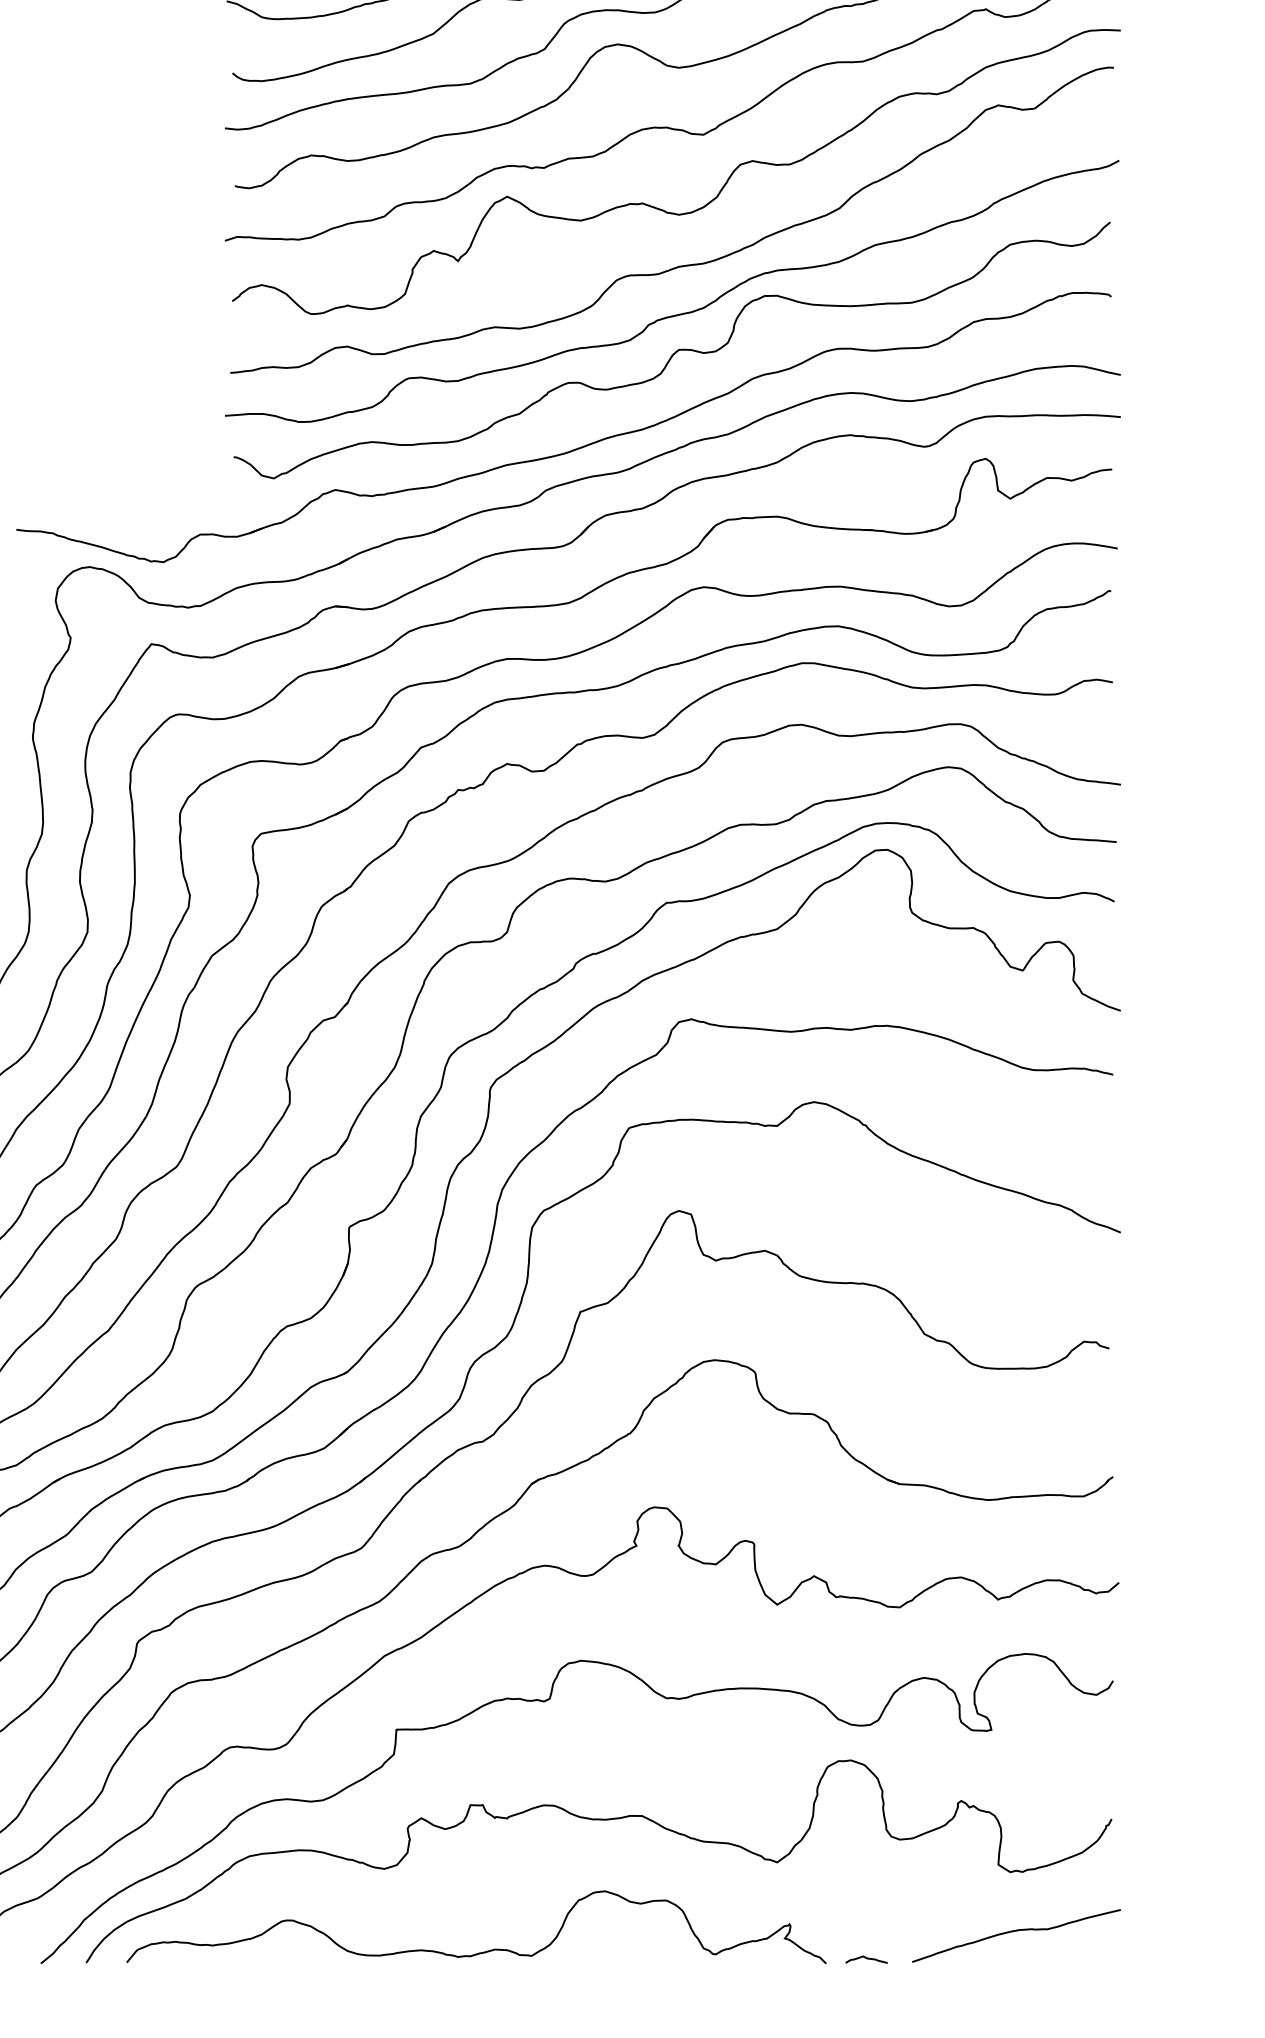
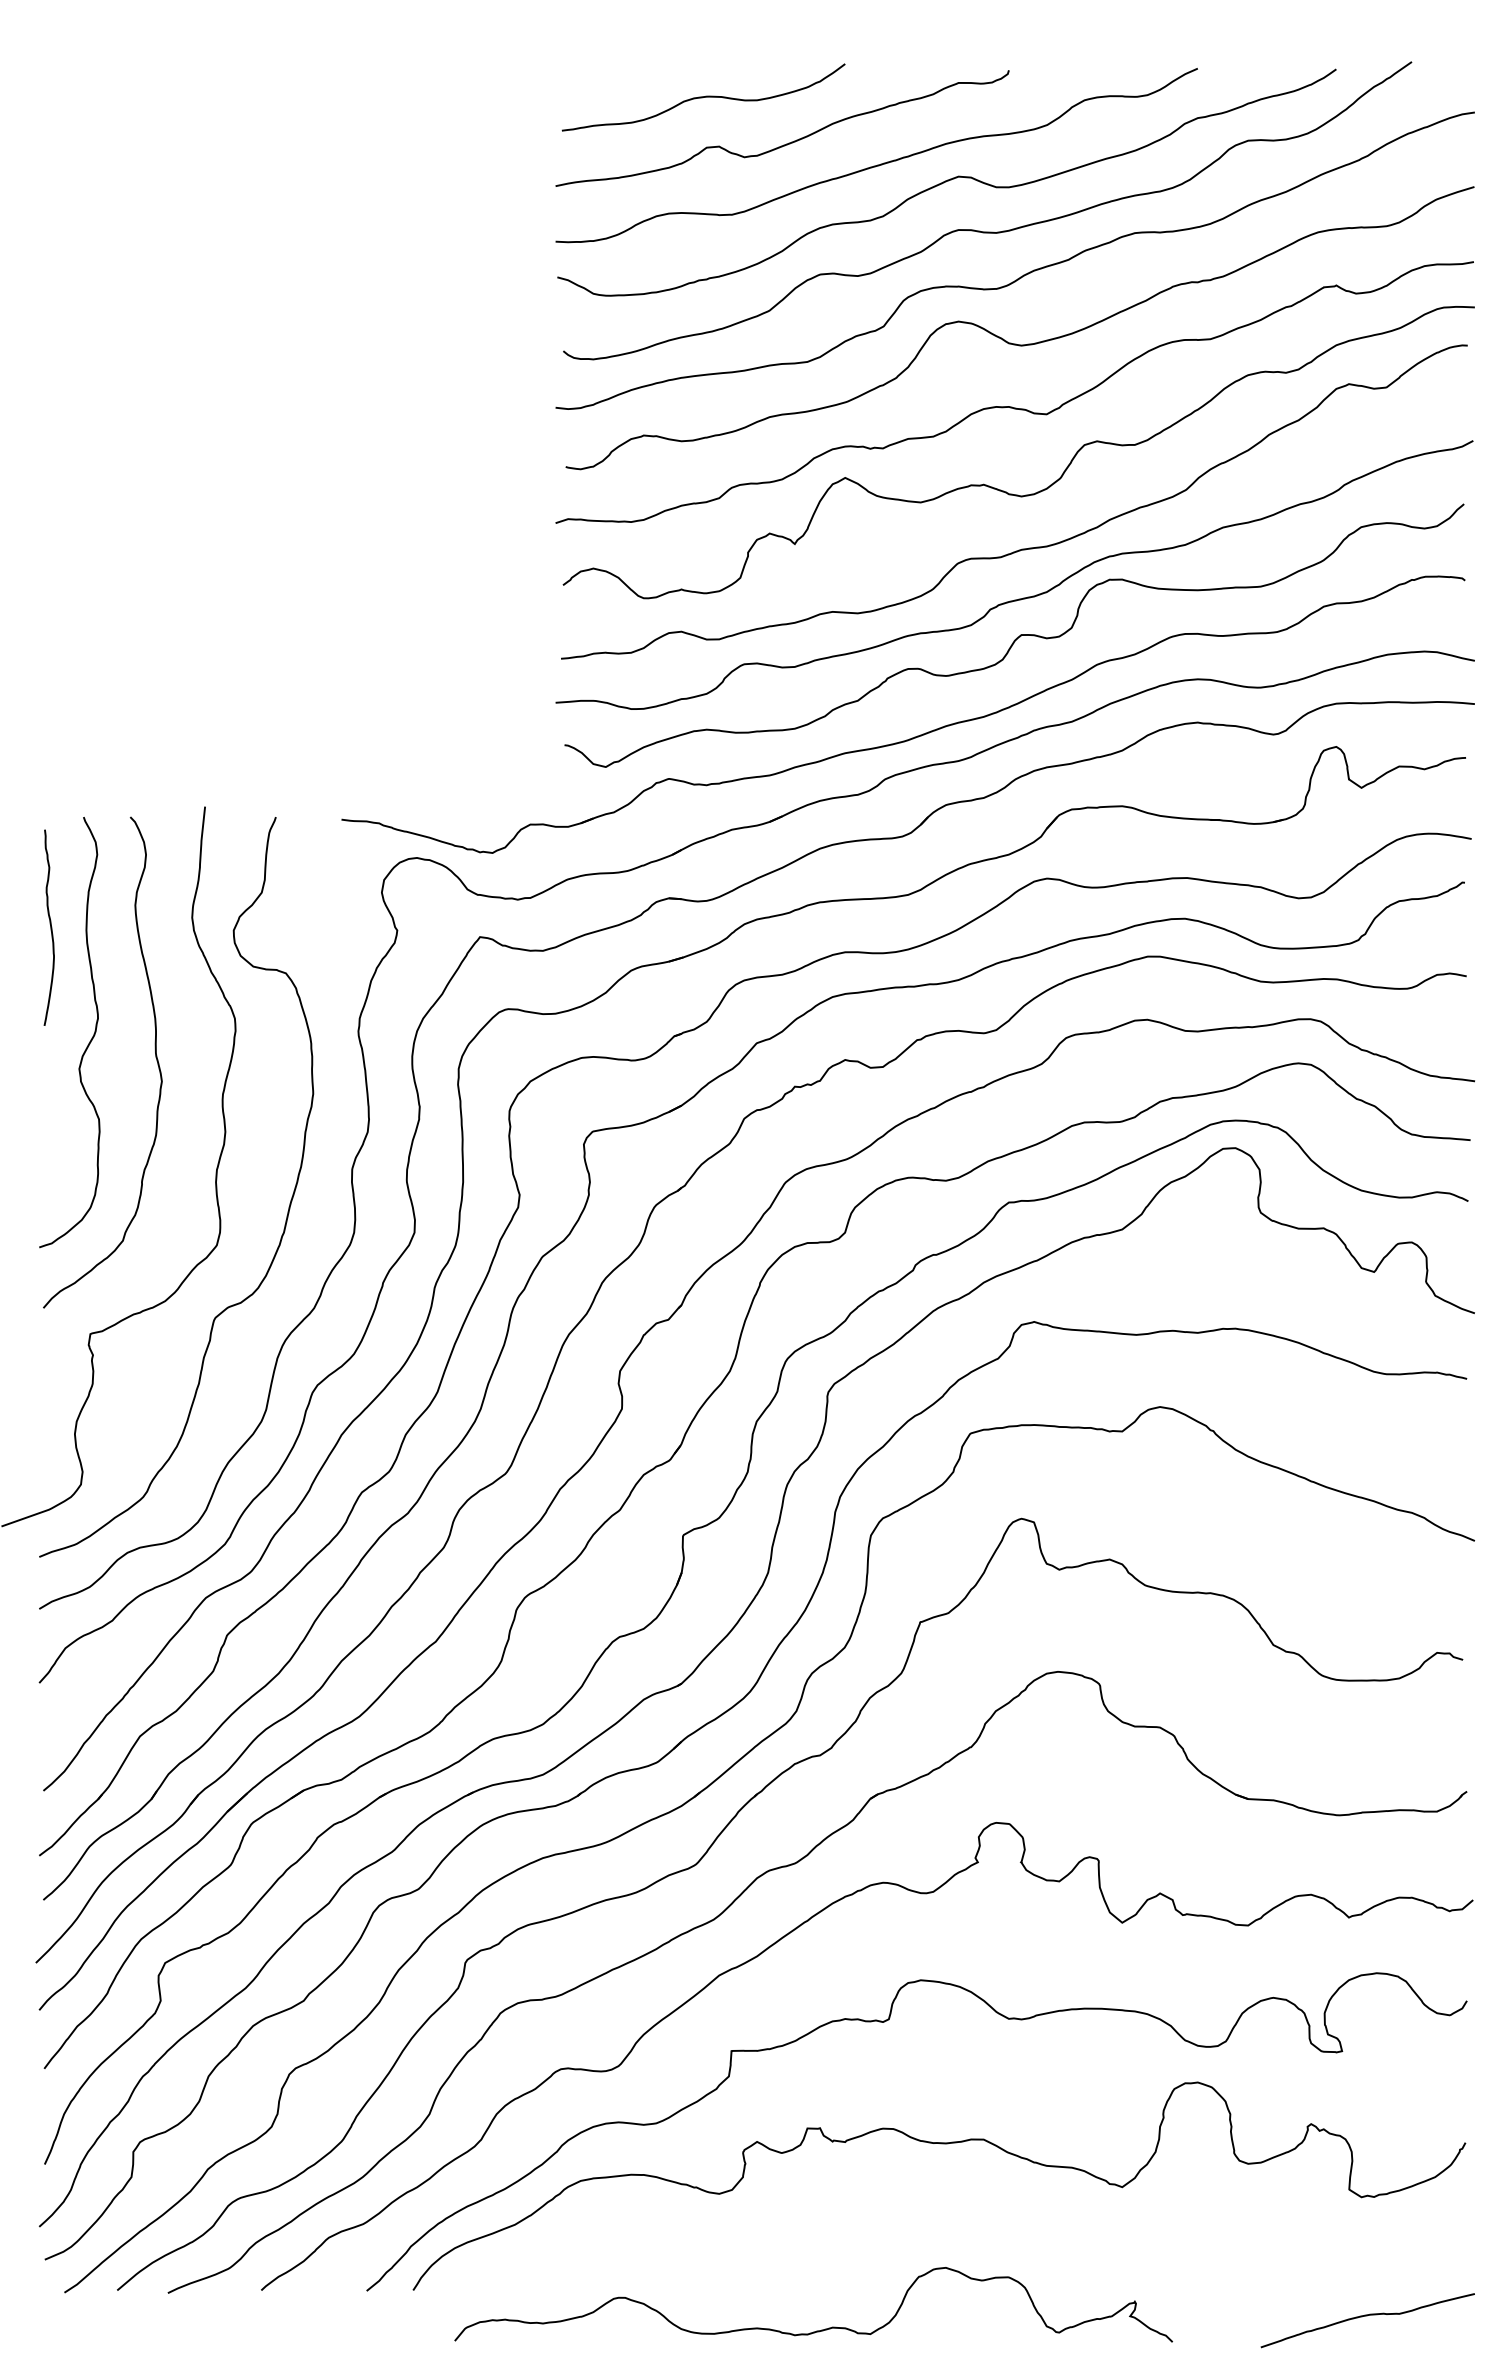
curve: (1016, 1931) -> (1367, 2316), moved
curve: (479, 1952) -> (816, 2330), moved
curve: (866, 1959) -> (1213, 2286), removed

